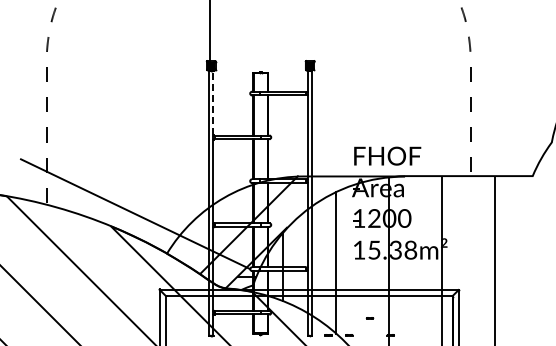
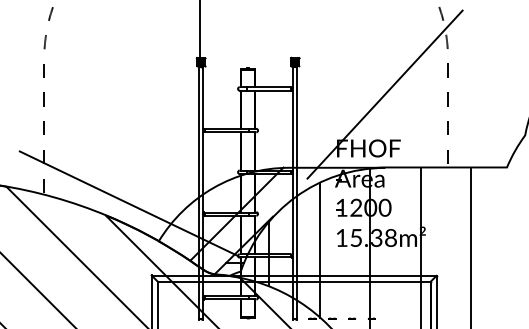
line: (404, 99) -> (384, 94), added
line: (213, 102) -> (203, 97), dashed -> solid
part: (369, 318) -> (351, 319), moved

